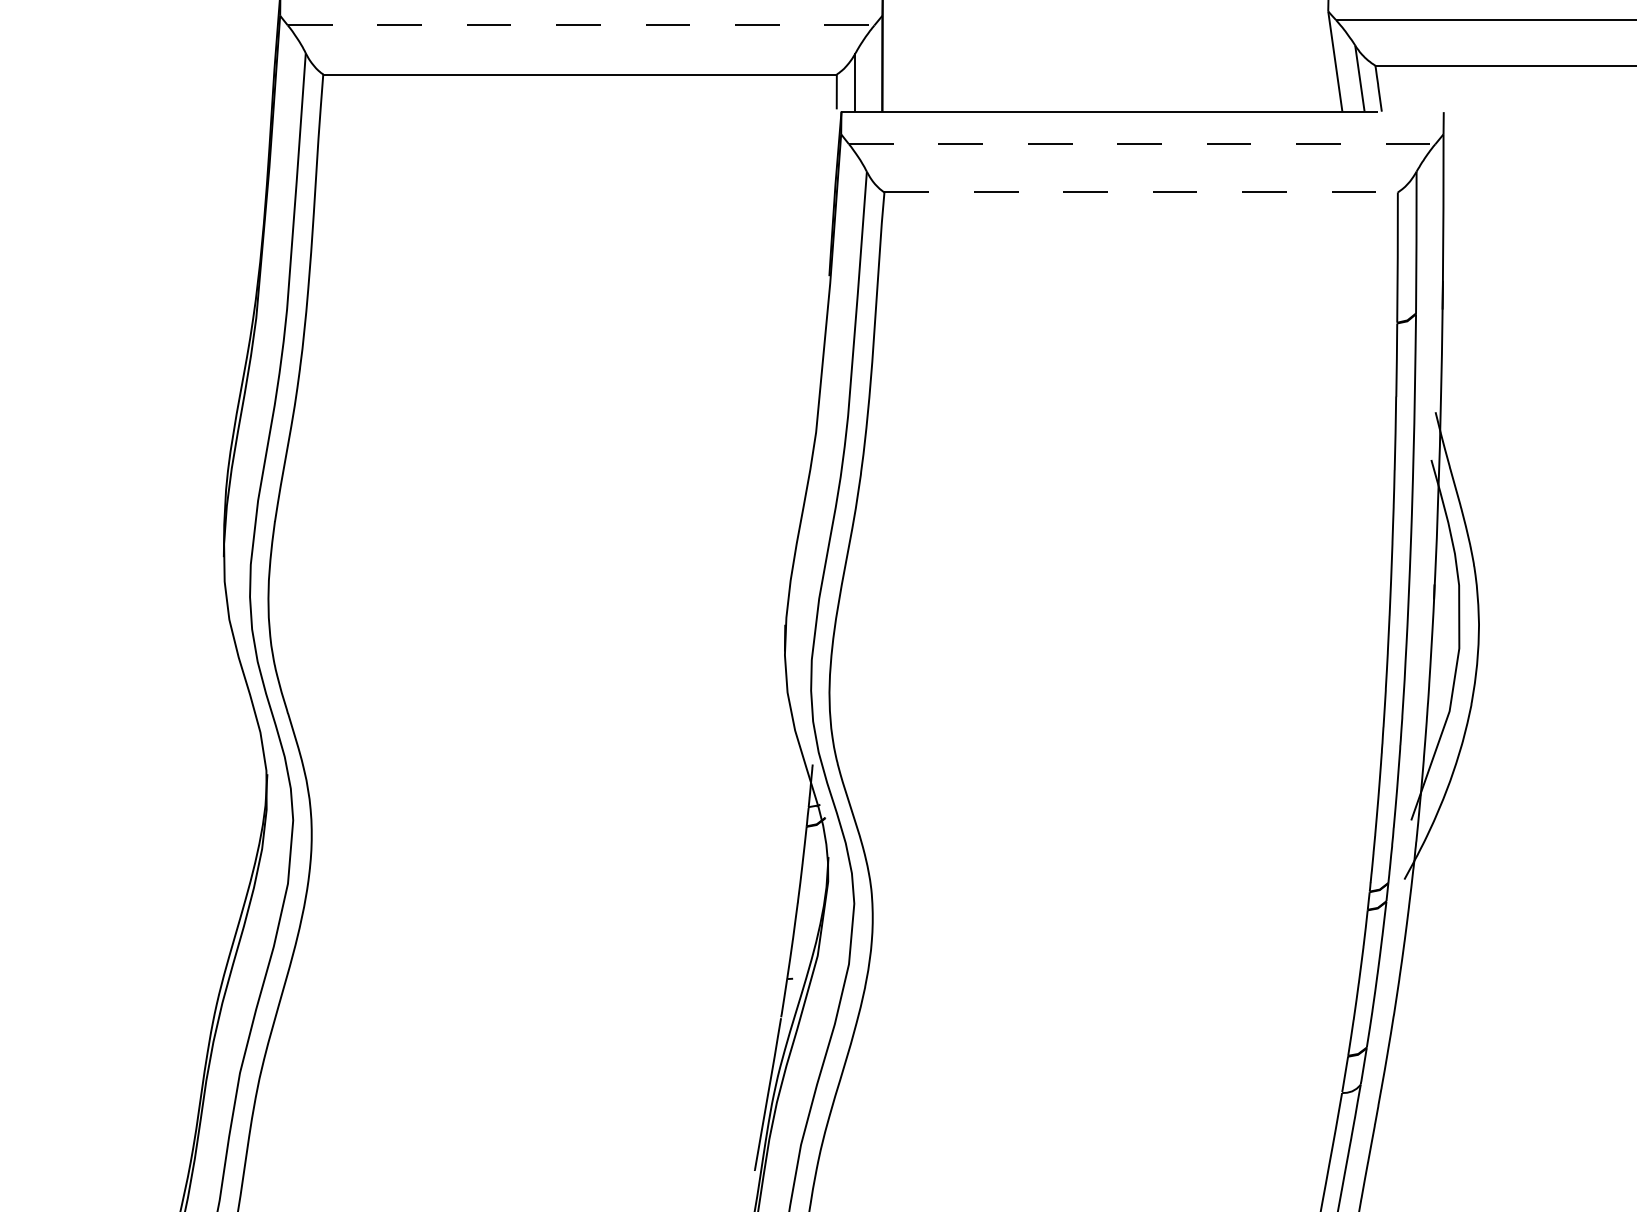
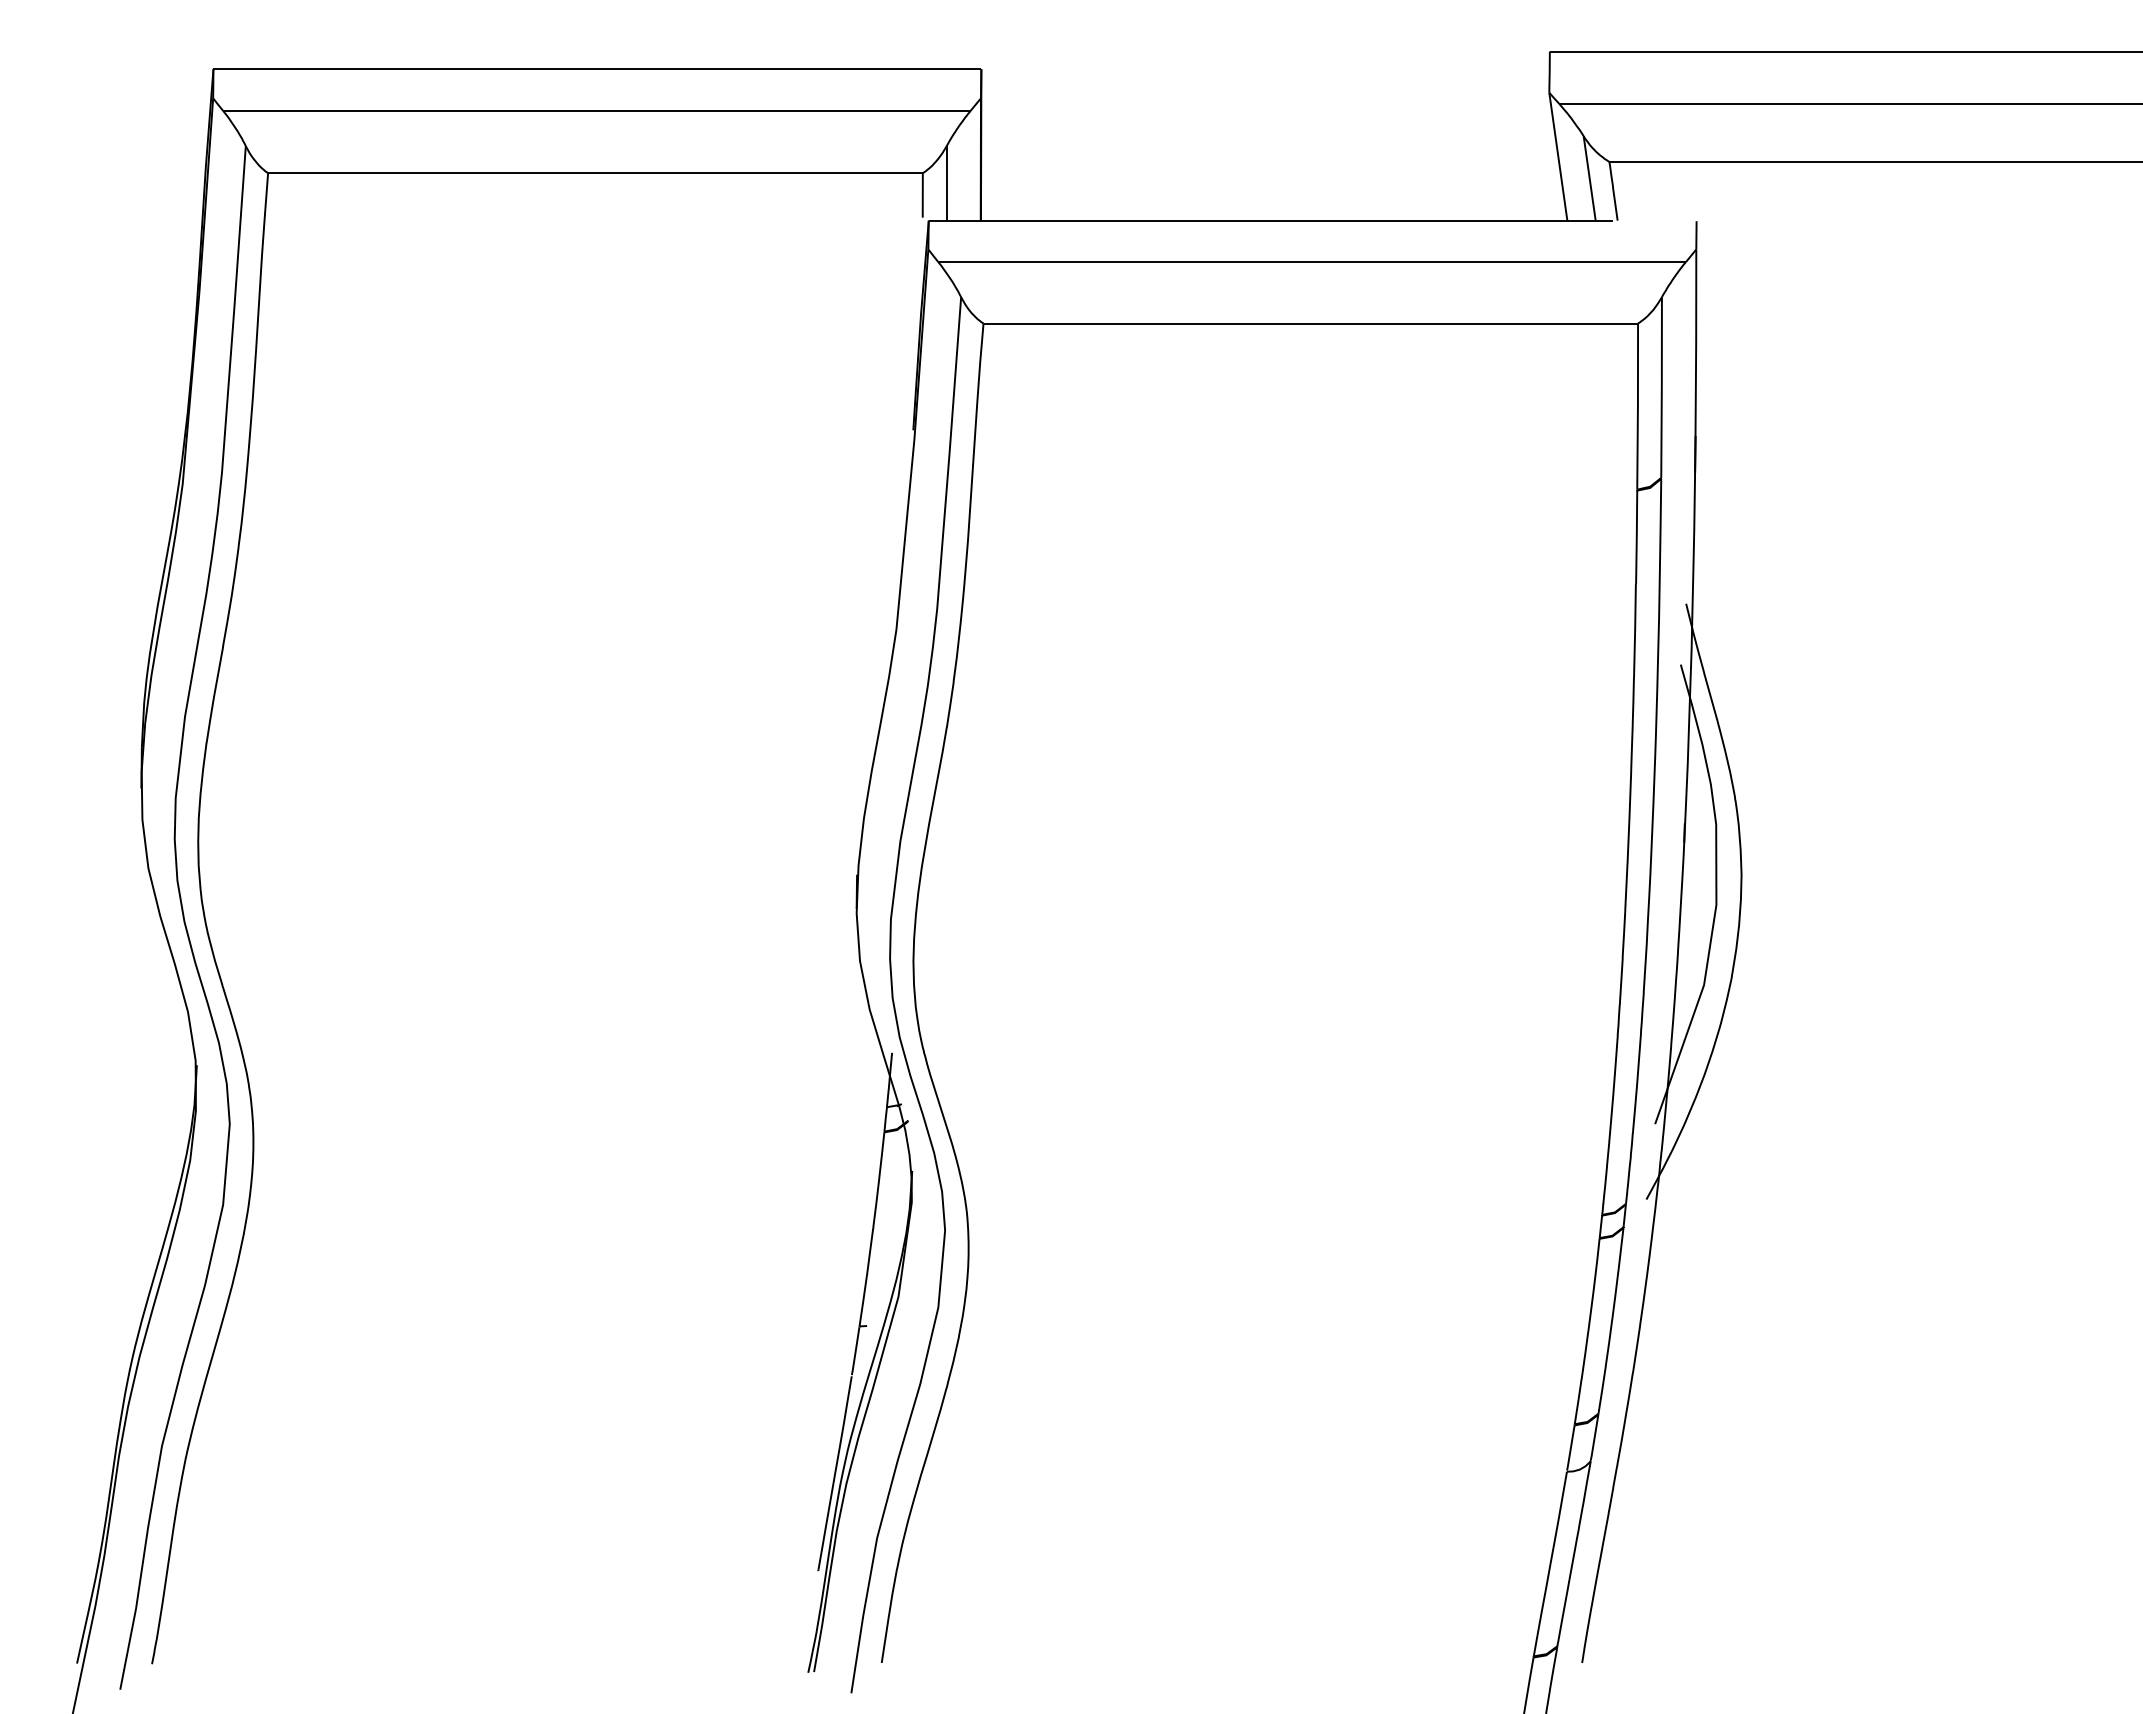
line: (580, 25) -> (596, 110), dashed -> solid
line: (1142, 144) -> (1312, 262), dashed -> solid
line: (1140, 192) -> (1310, 323), dashed -> solid

